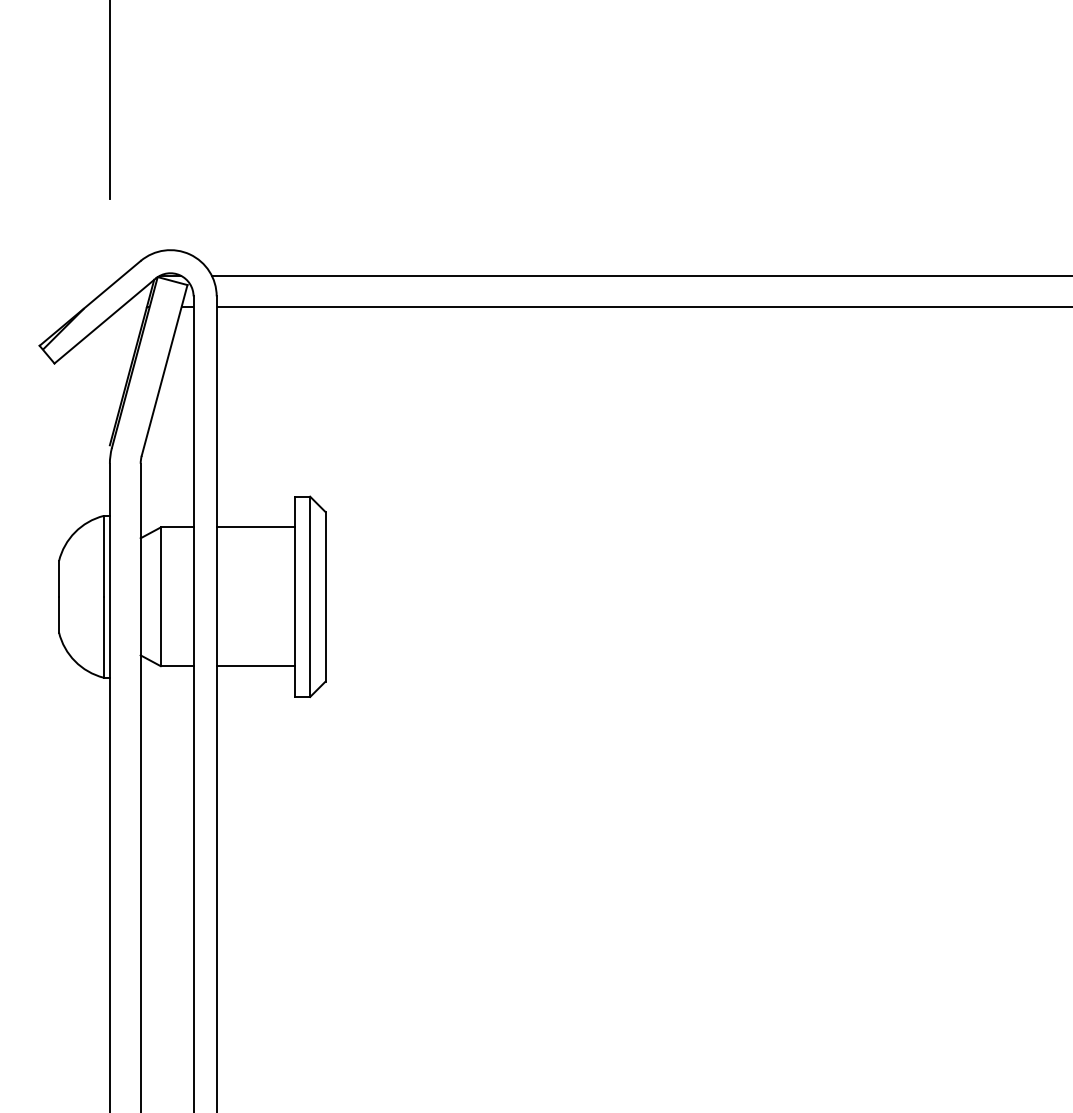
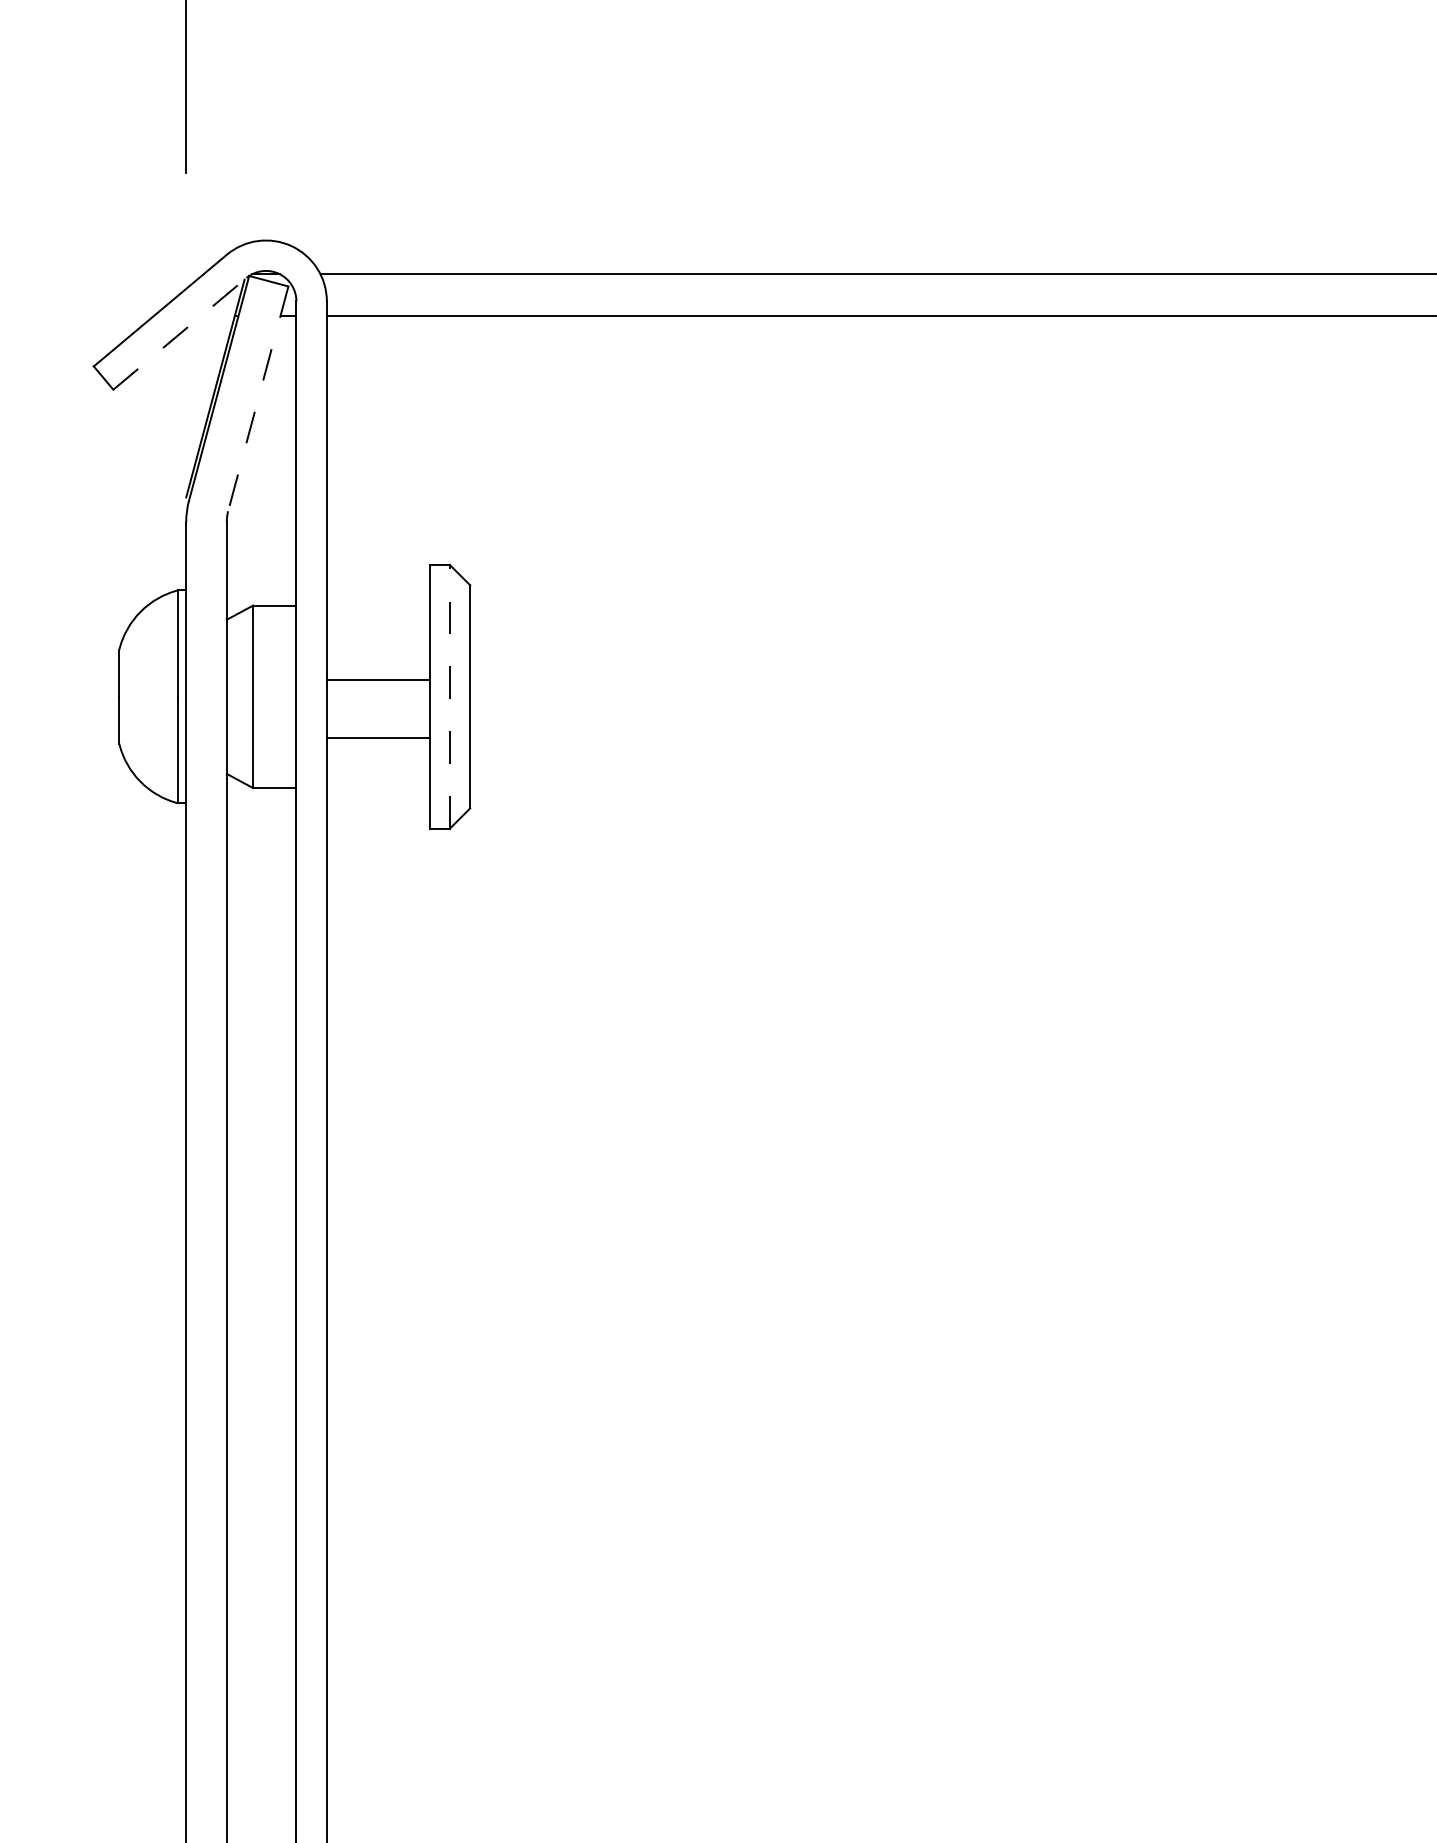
line: (104, 320) -> (179, 333), solid -> dashed
hatch: (63, 329) -> (125, 344), removed
line: (164, 370) -> (258, 399), solid -> dashed
line: (255, 527) -> (377, 679), moved
line: (309, 596) -> (449, 696), solid -> dashed
line: (255, 666) -> (377, 738), moved

